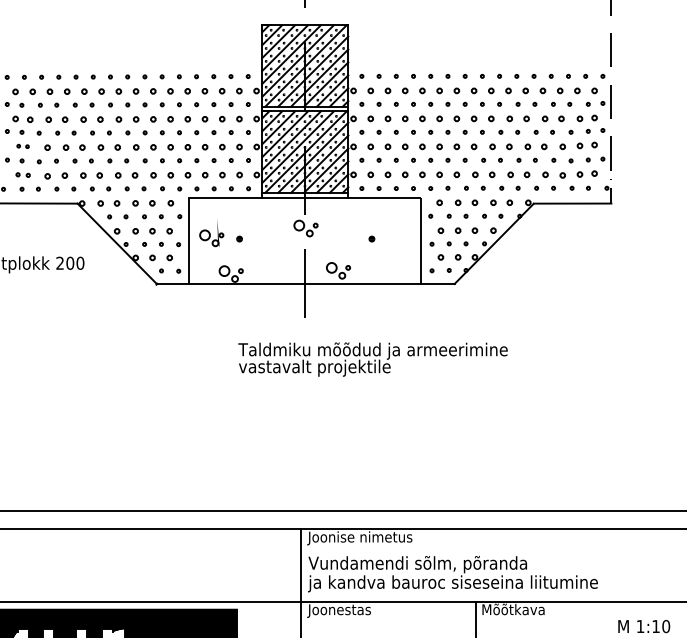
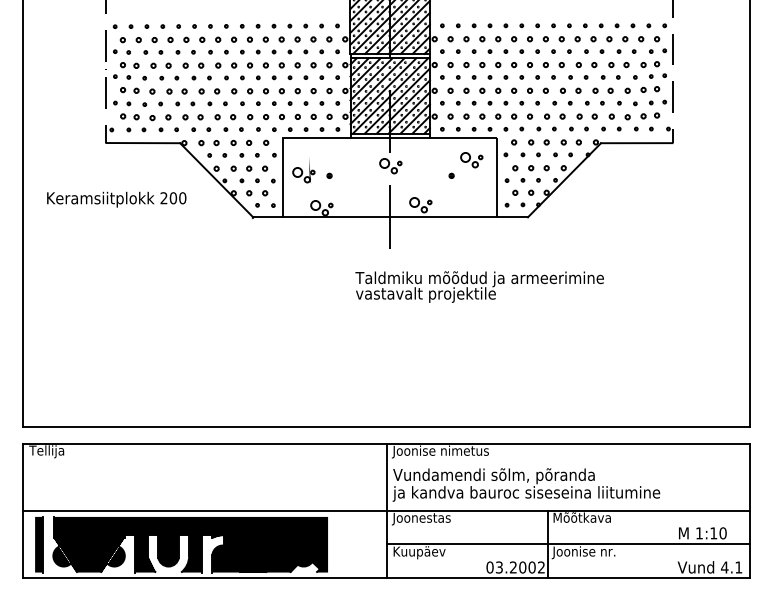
part: (22, 146) -> (129, 90), size x1.67
part: (22, 174) -> (129, 116), size x1.43
part: (393, 222) -> (471, 160), added
text: (372, 358) -> (479, 286), moved

